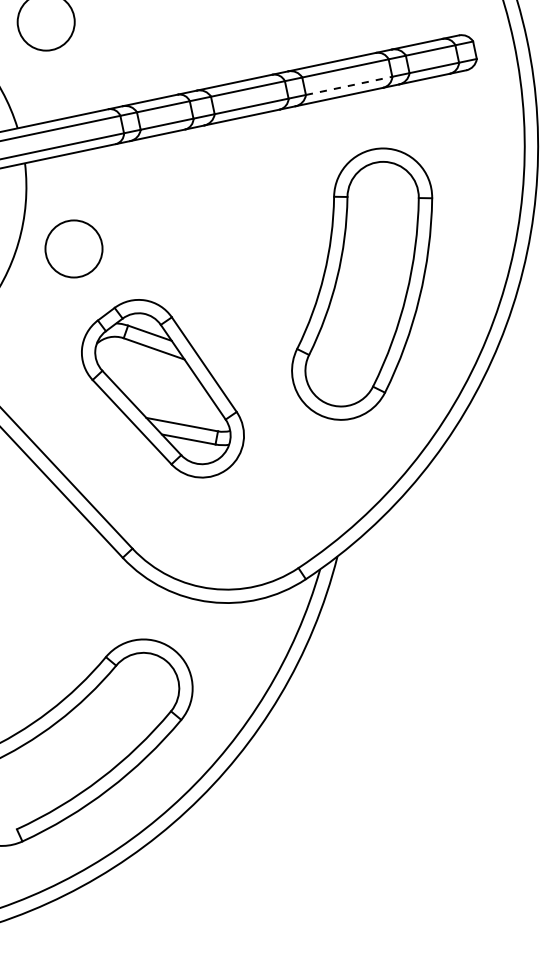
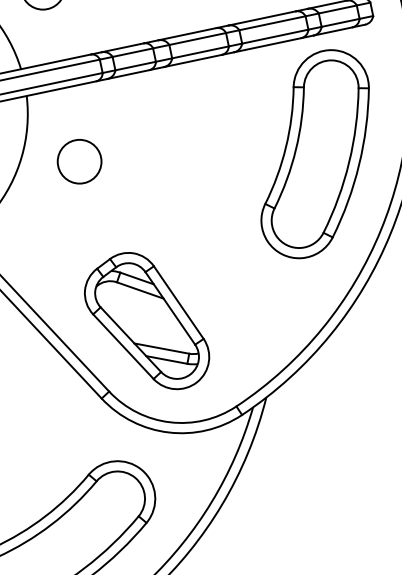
line: (349, 85) -> (275, 36), dashed -> solid
circle: (73, 248) -> (79, 161), moved
part: (362, 283) -> (315, 153), moved
part: (162, 388) -> (146, 320), moved

